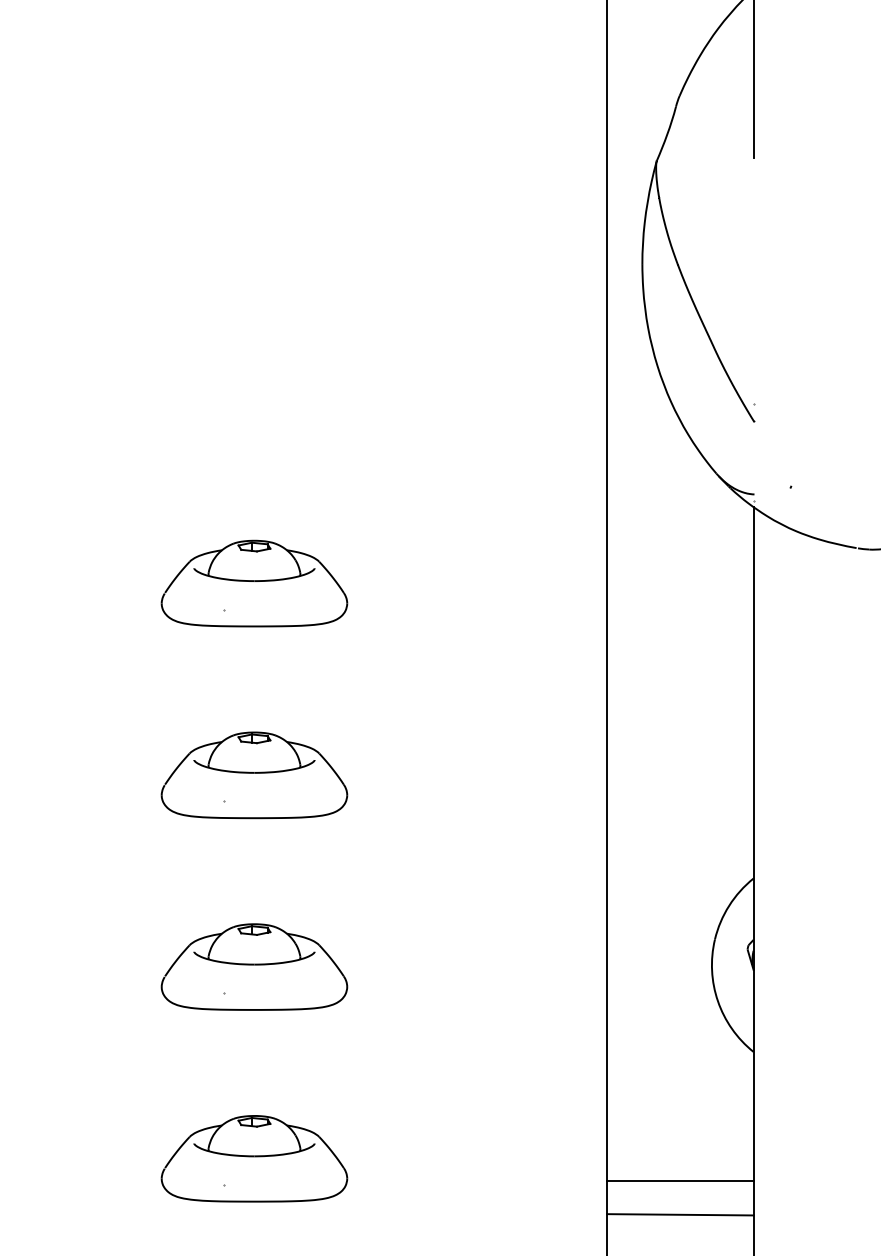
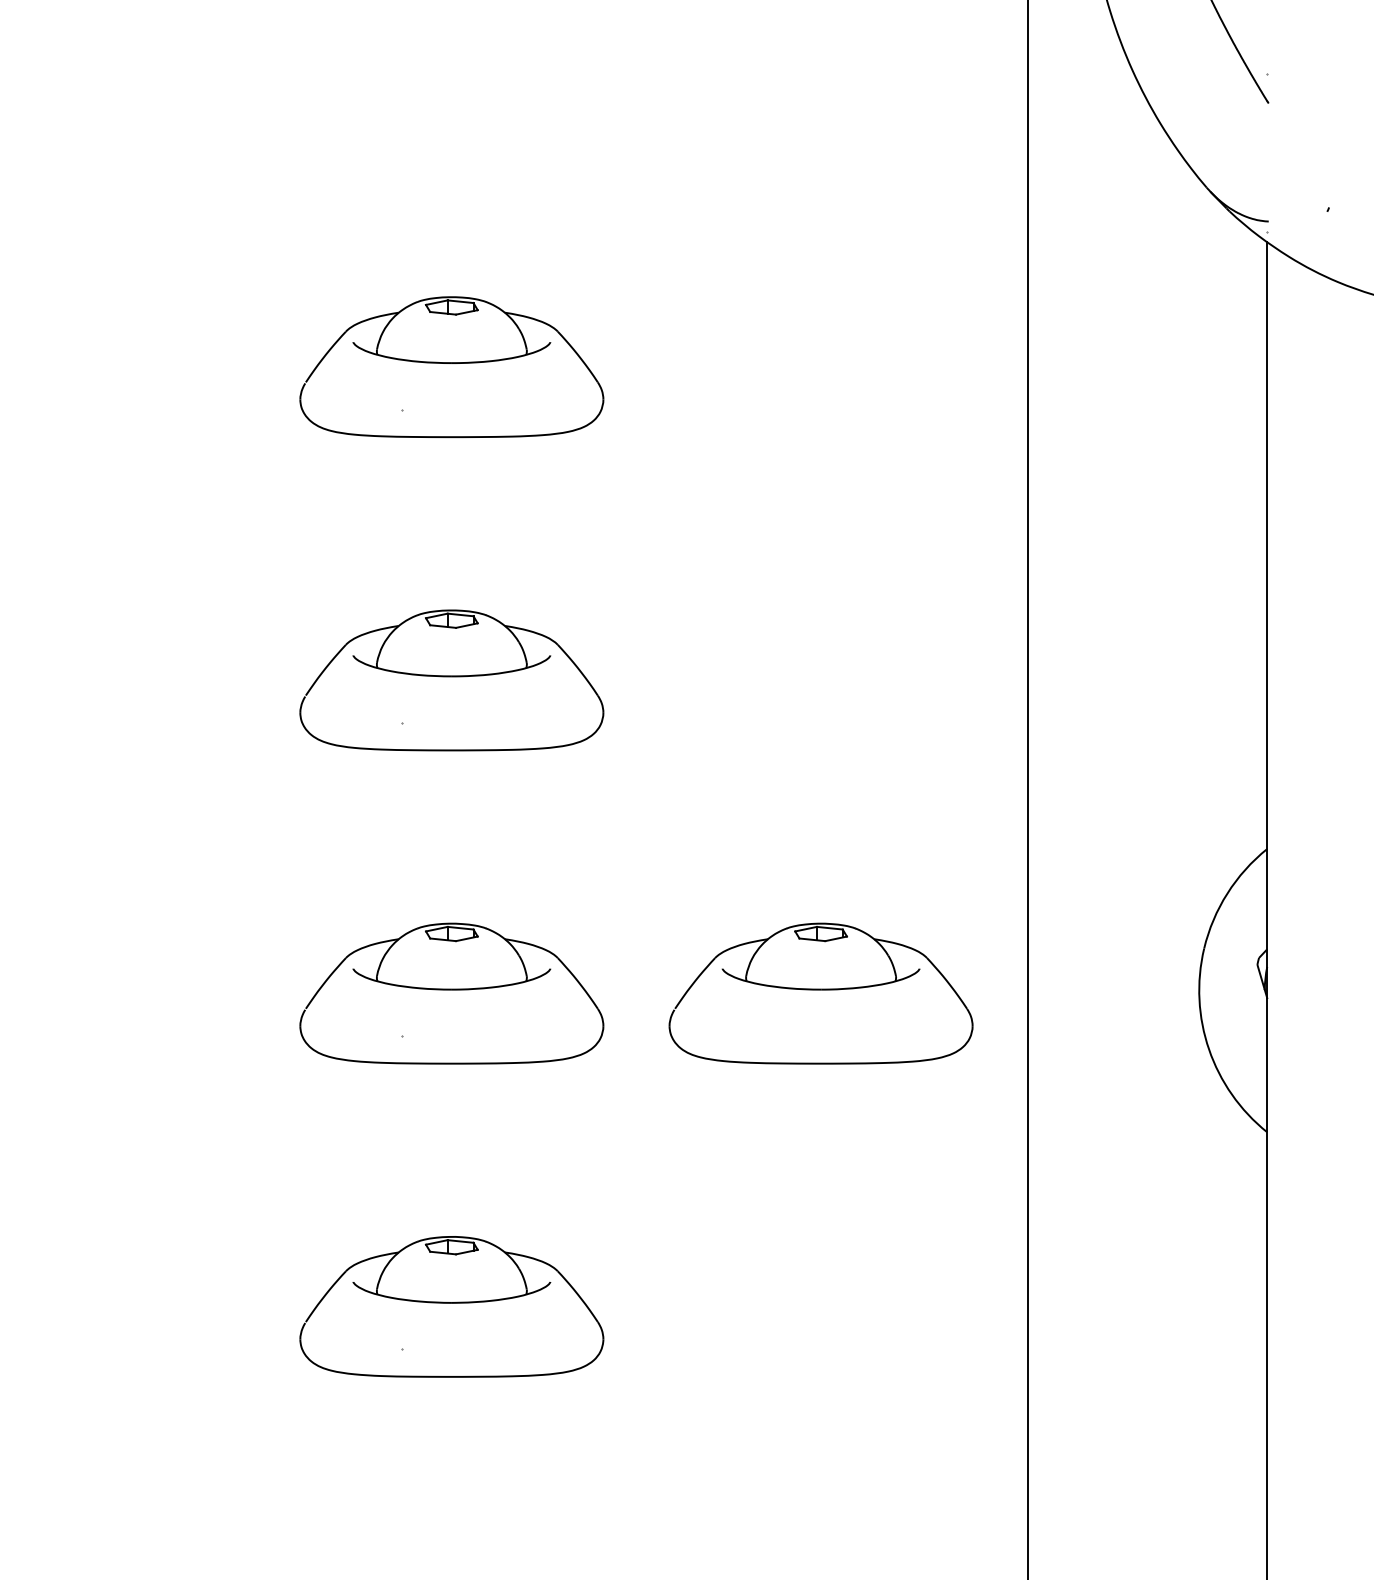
part: (480, 966) -> (821, 992), added
line: (680, 1181) -> (1147, 1343), removed
line: (680, 1214) -> (1147, 1397), removed

